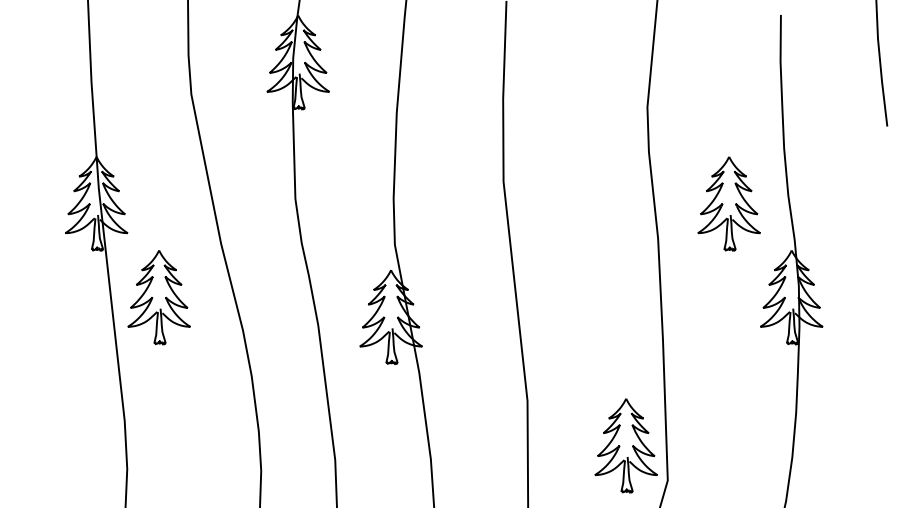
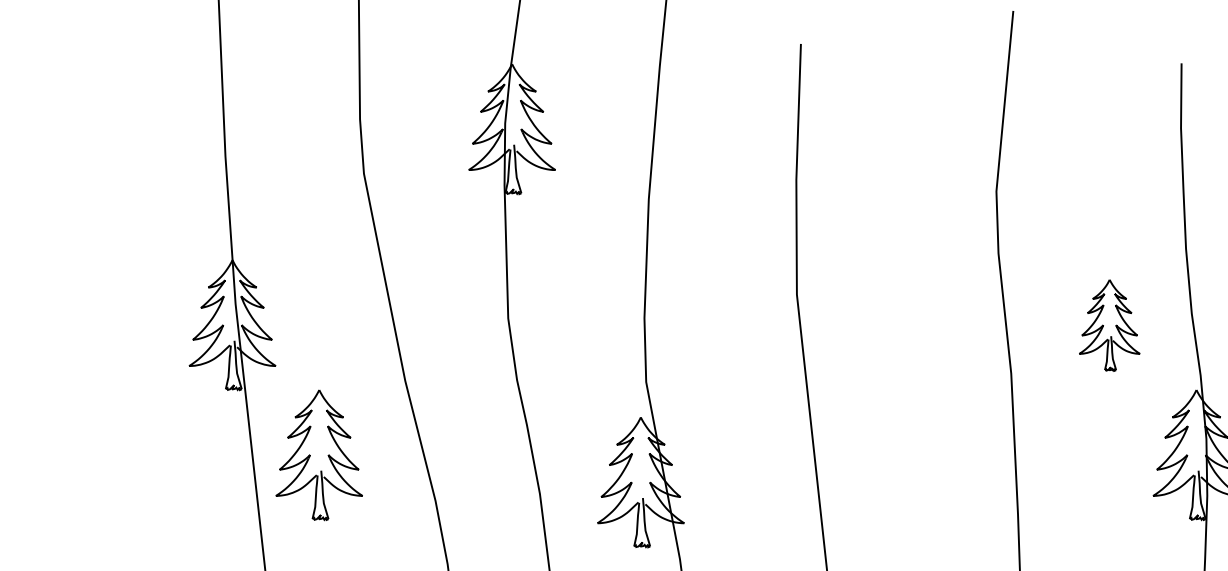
part: (728, 203) -> (1108, 324), size x0.7

